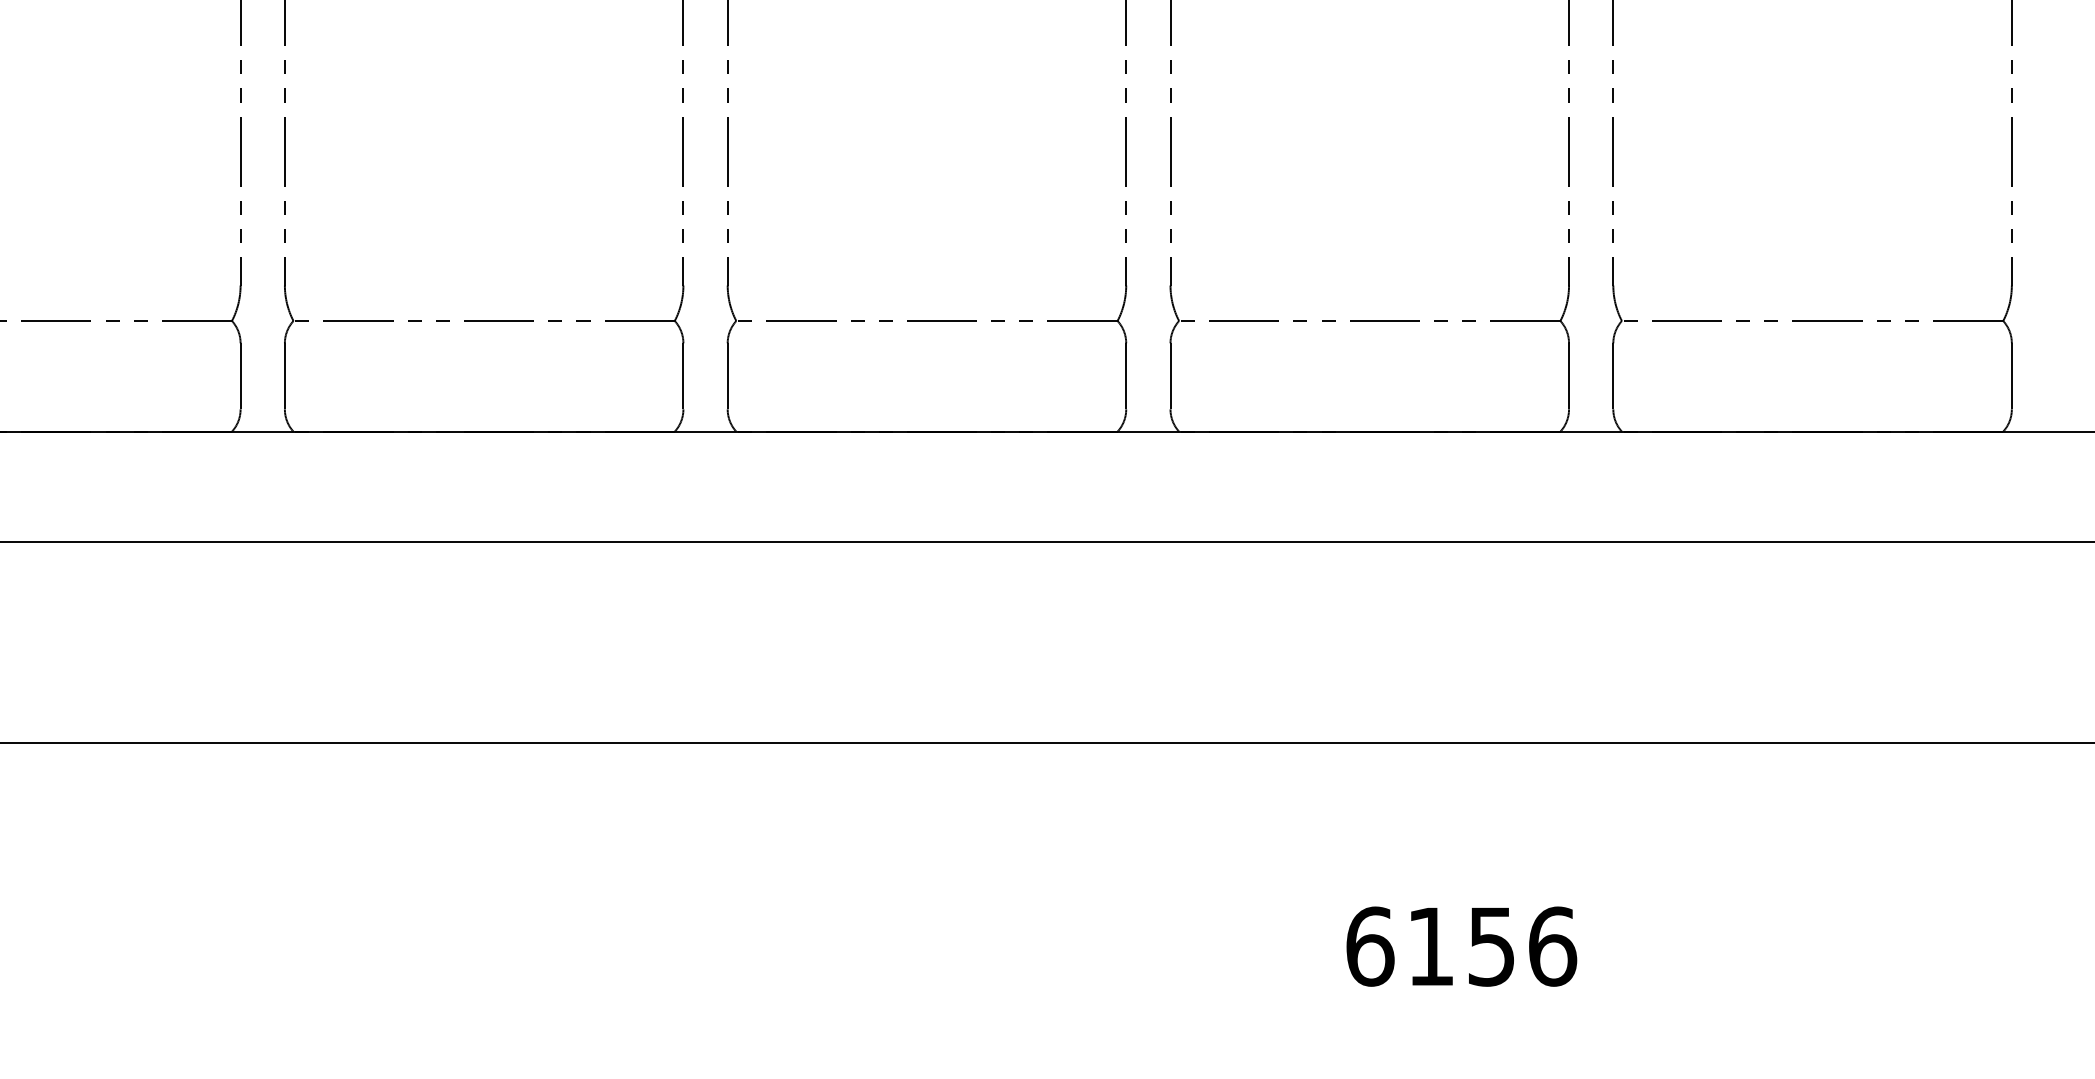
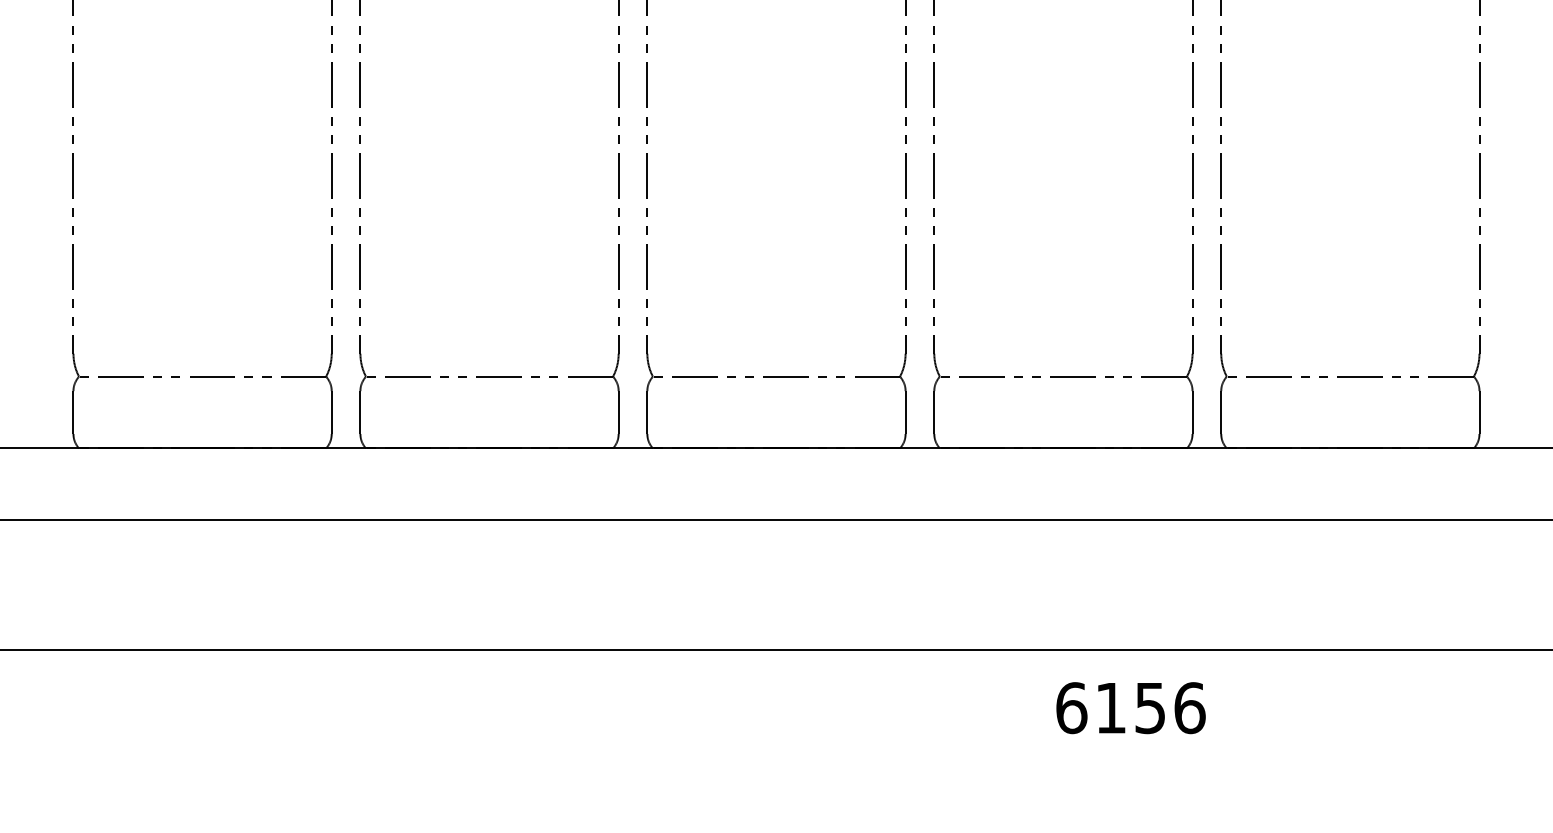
text: (1460, 947) -> (1130, 708), moved

